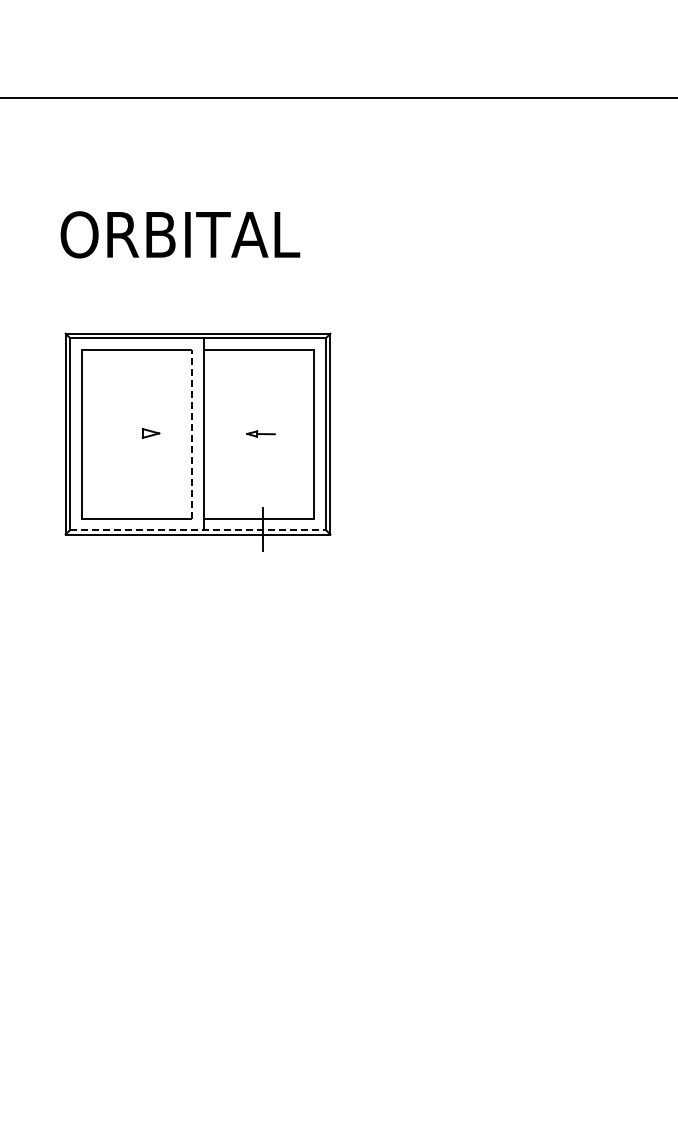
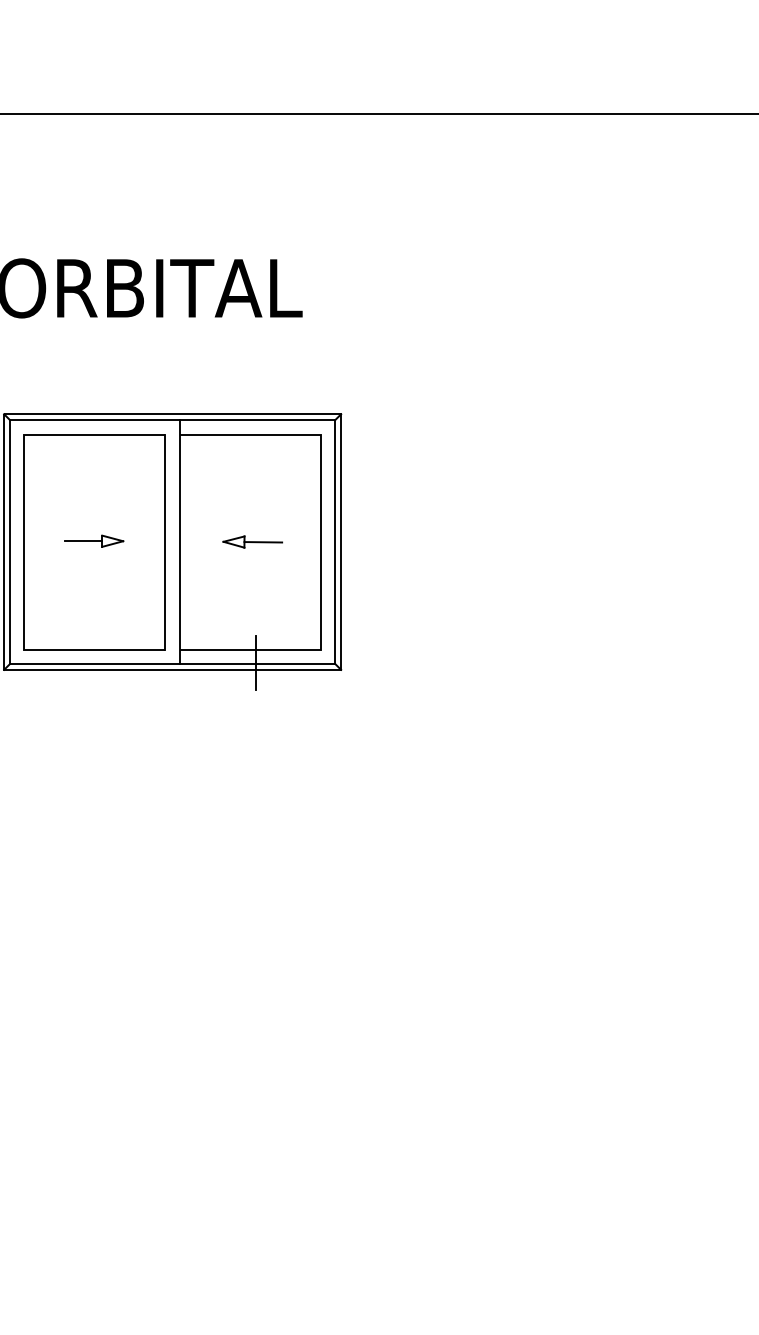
line: (127, 433) -> (82, 541), added
line: (192, 433) -> (165, 541), dashed -> solid
part: (260, 433) -> (252, 541), size x1.67
line: (198, 529) -> (173, 663), dashed -> solid

